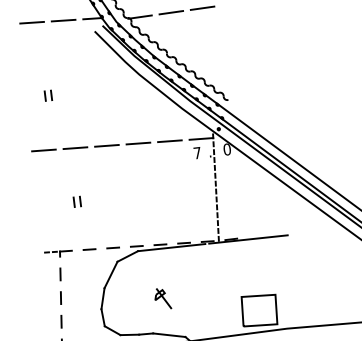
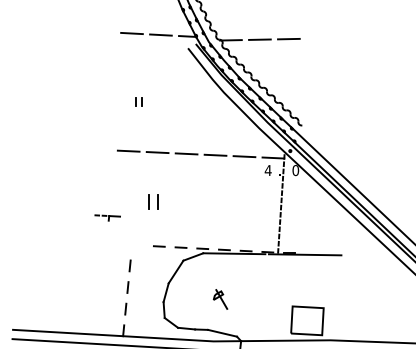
text: (196, 153) -> (267, 170), 7 -> 4
part: (77, 201) -> (153, 201), size x1.6
part: (58, 253) -> (107, 217), moved

